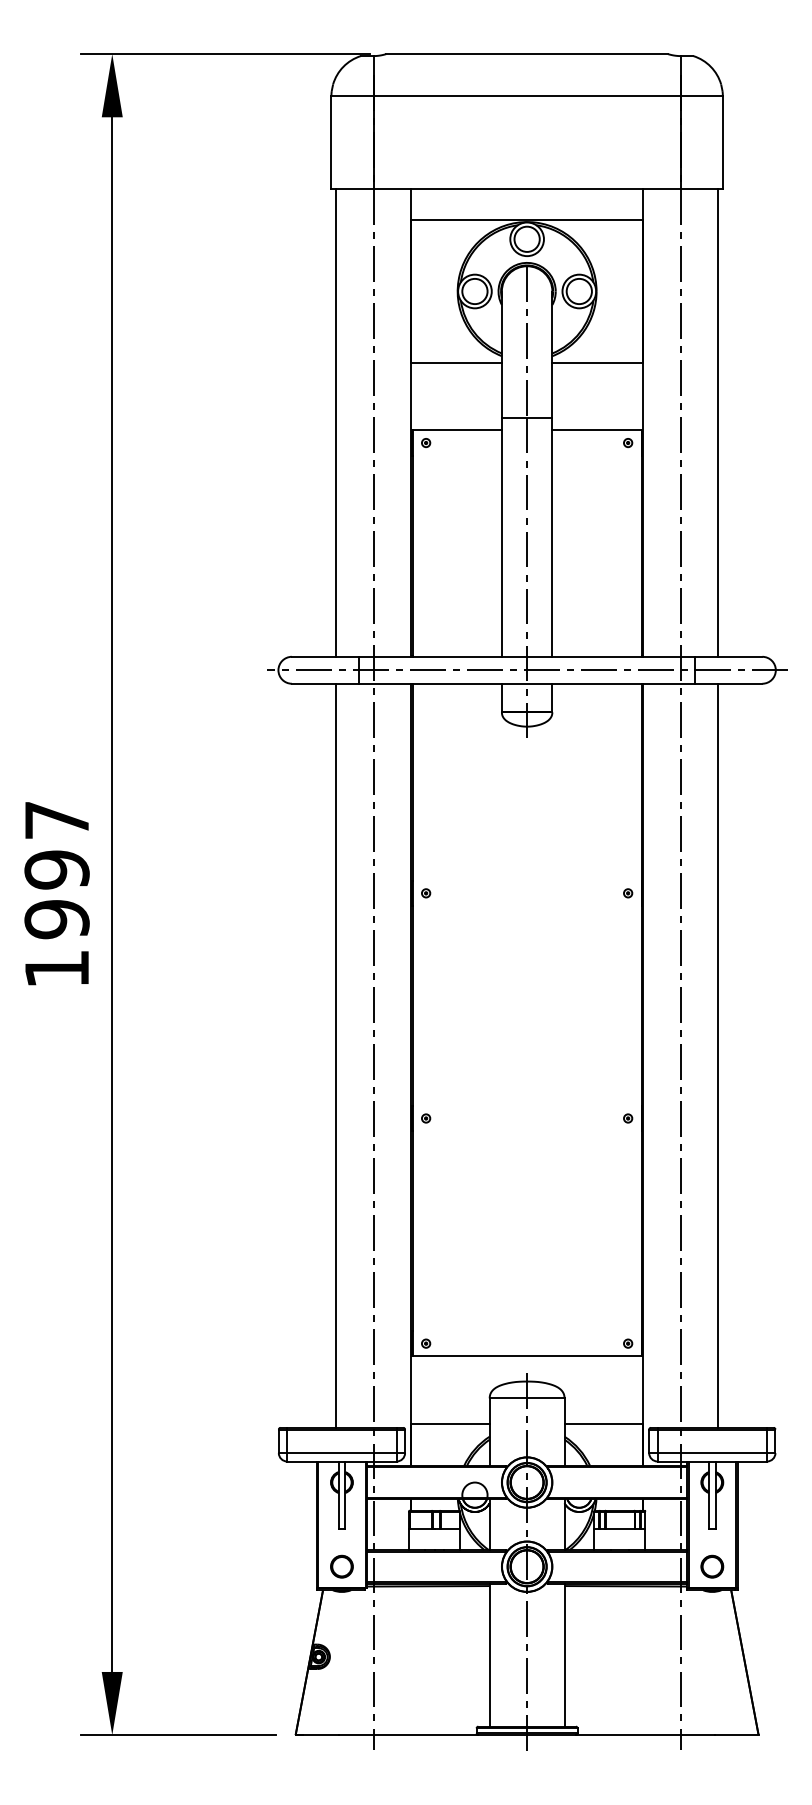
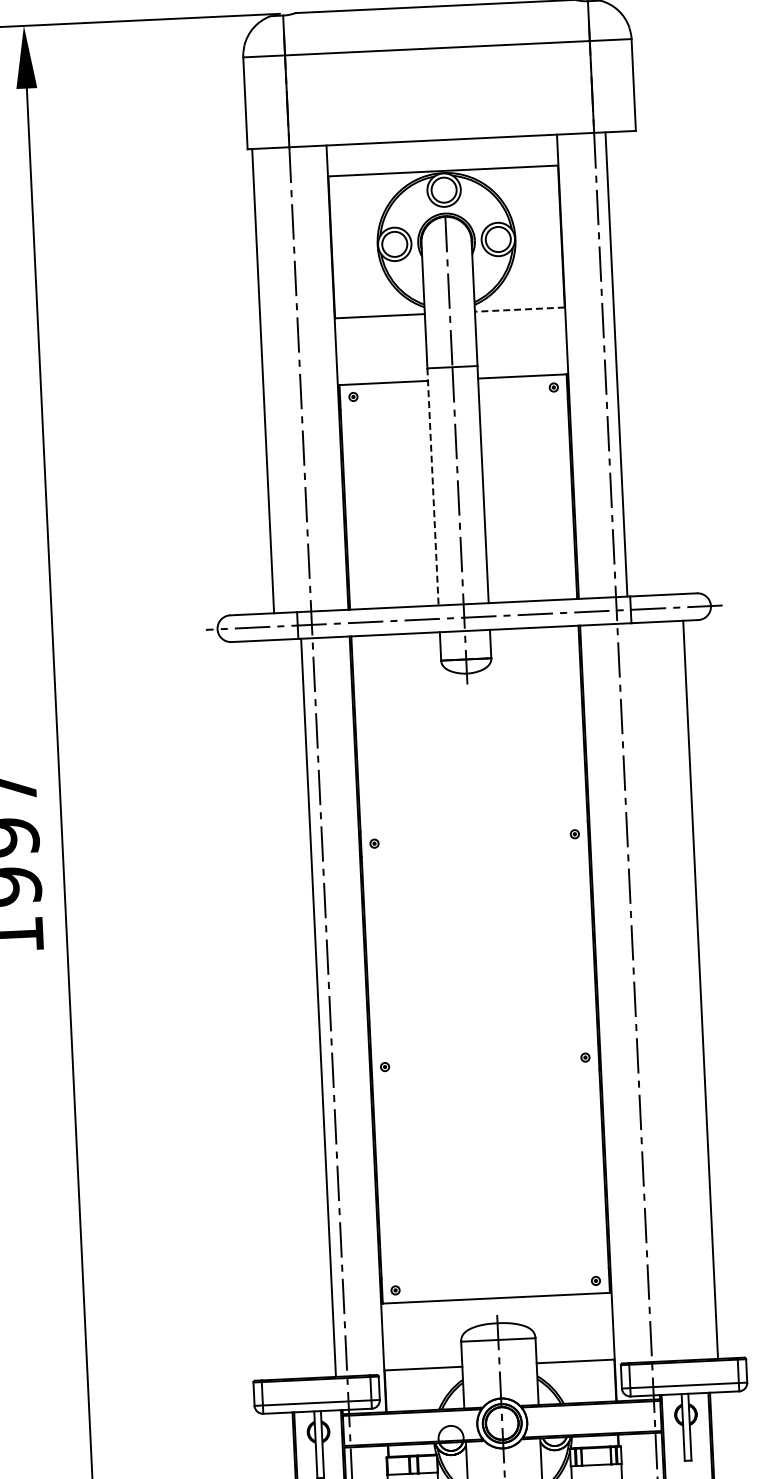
line: (597, 363) -> (519, 310), solid -> dashed
line: (718, 422) -> (616, 364), moved
line: (501, 537) -> (432, 487), solid -> dashed
line: (336, 1055) -> (318, 1007), moved
line: (718, 1055) -> (700, 989), moved

